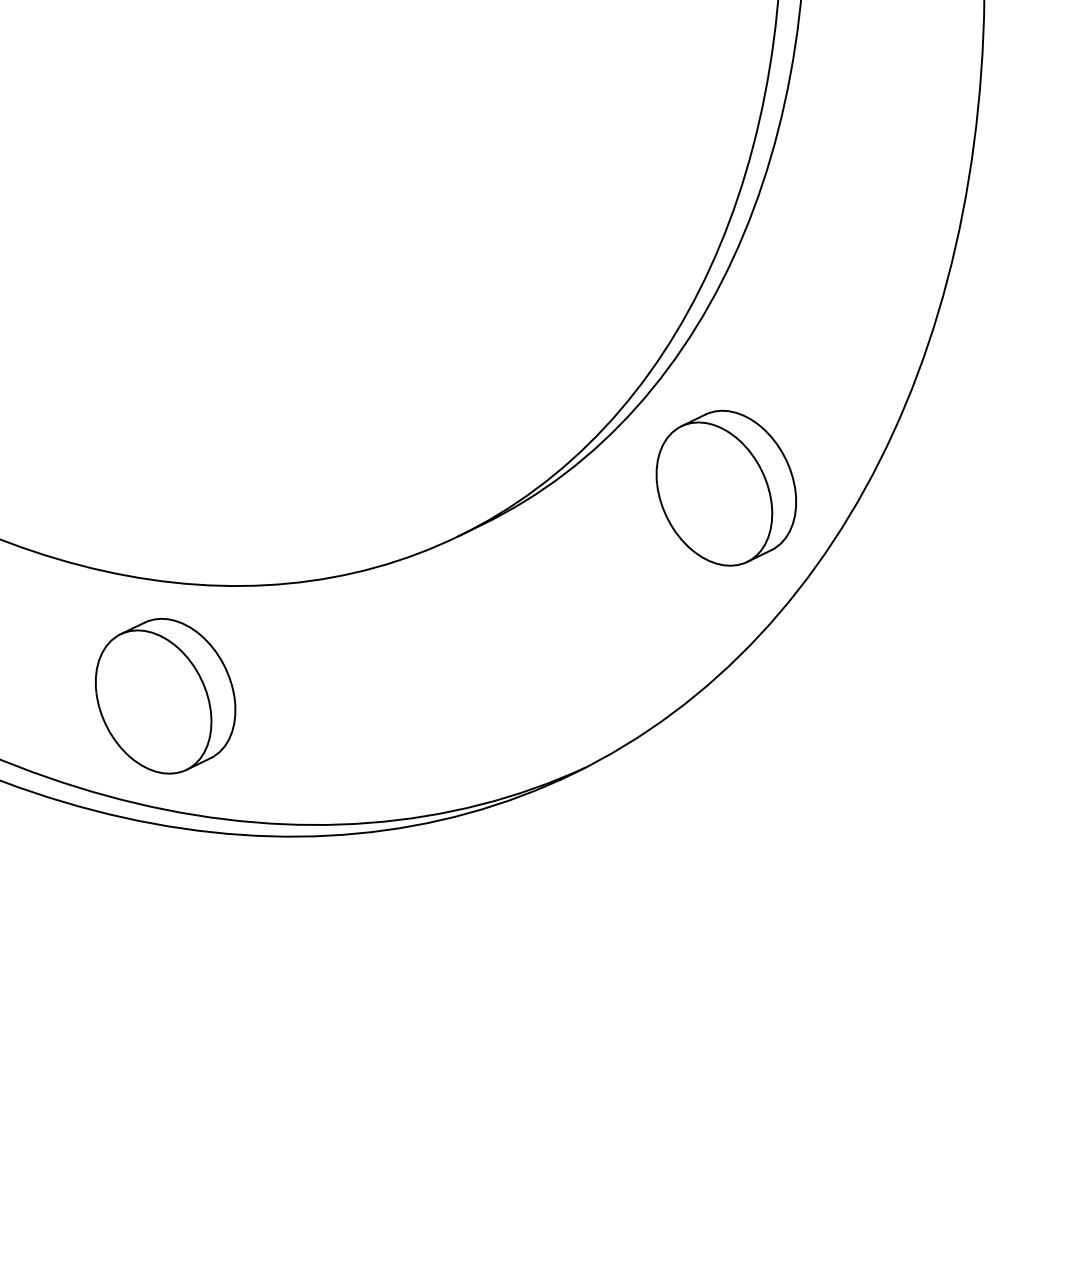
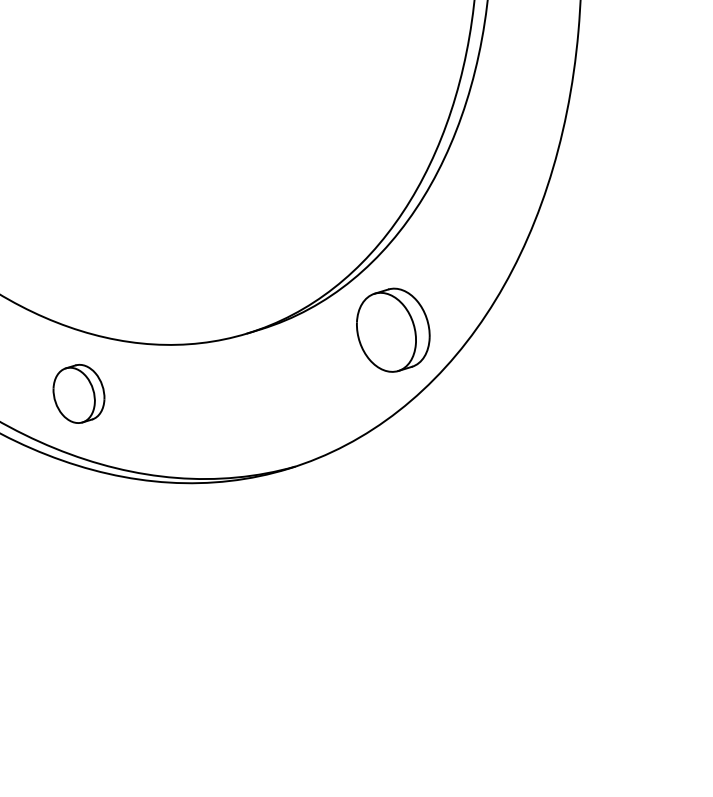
part: (164, 695) -> (78, 393), size x0.7

